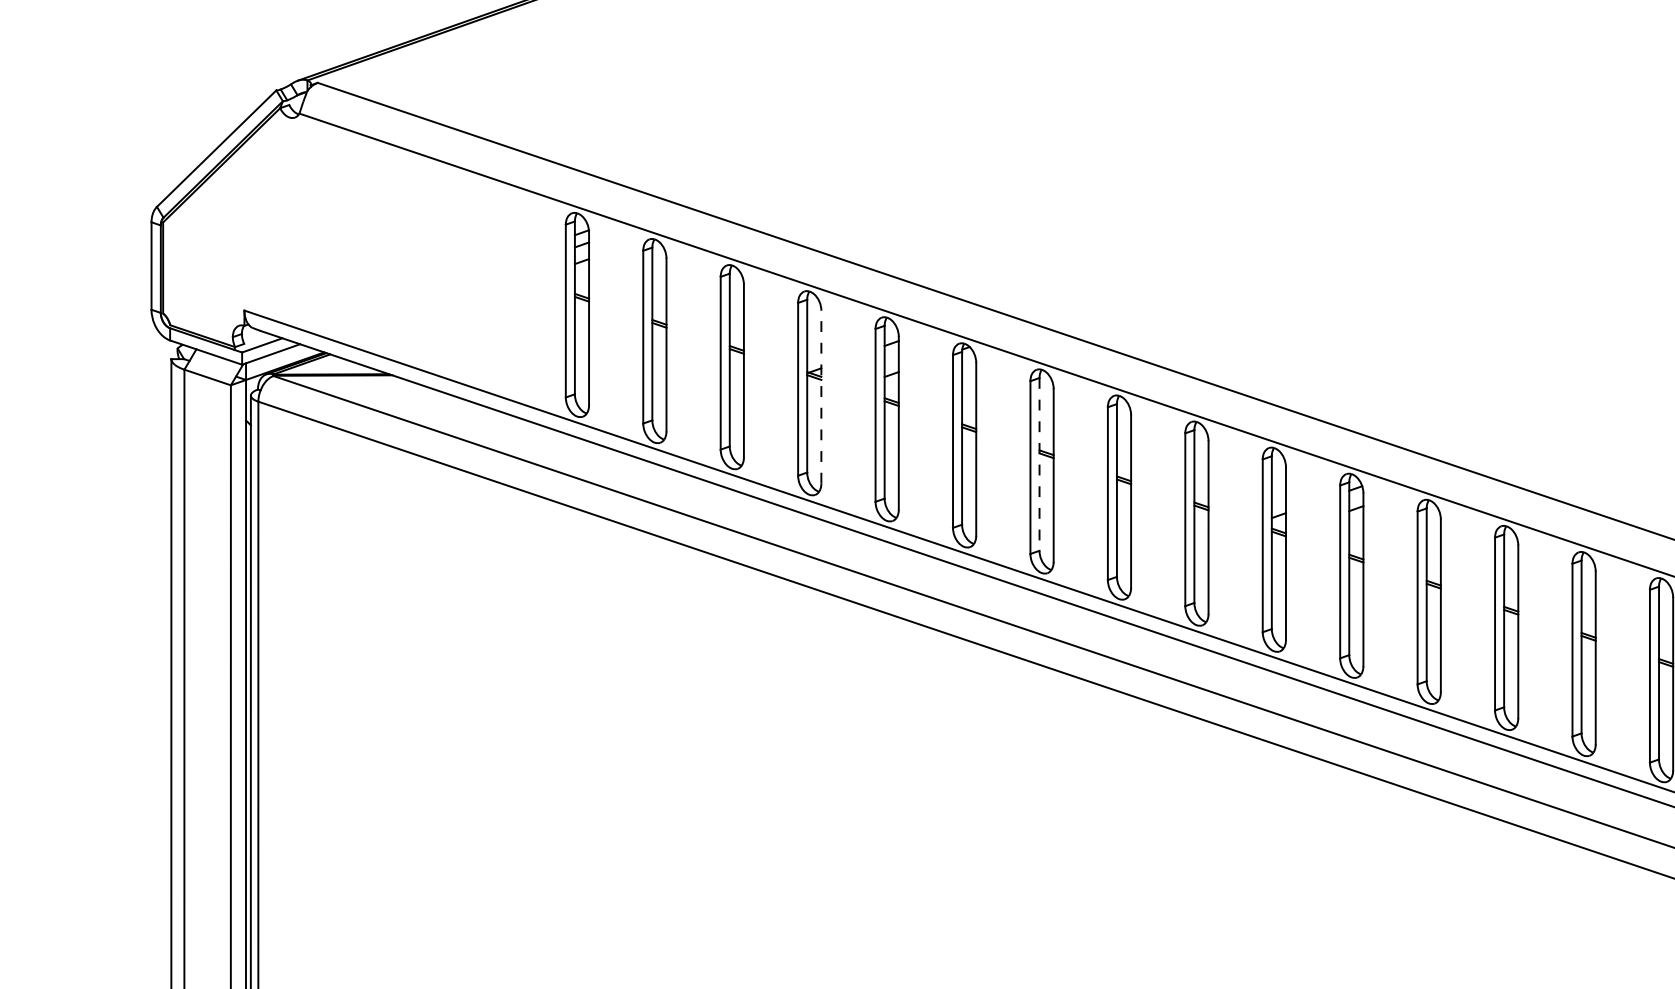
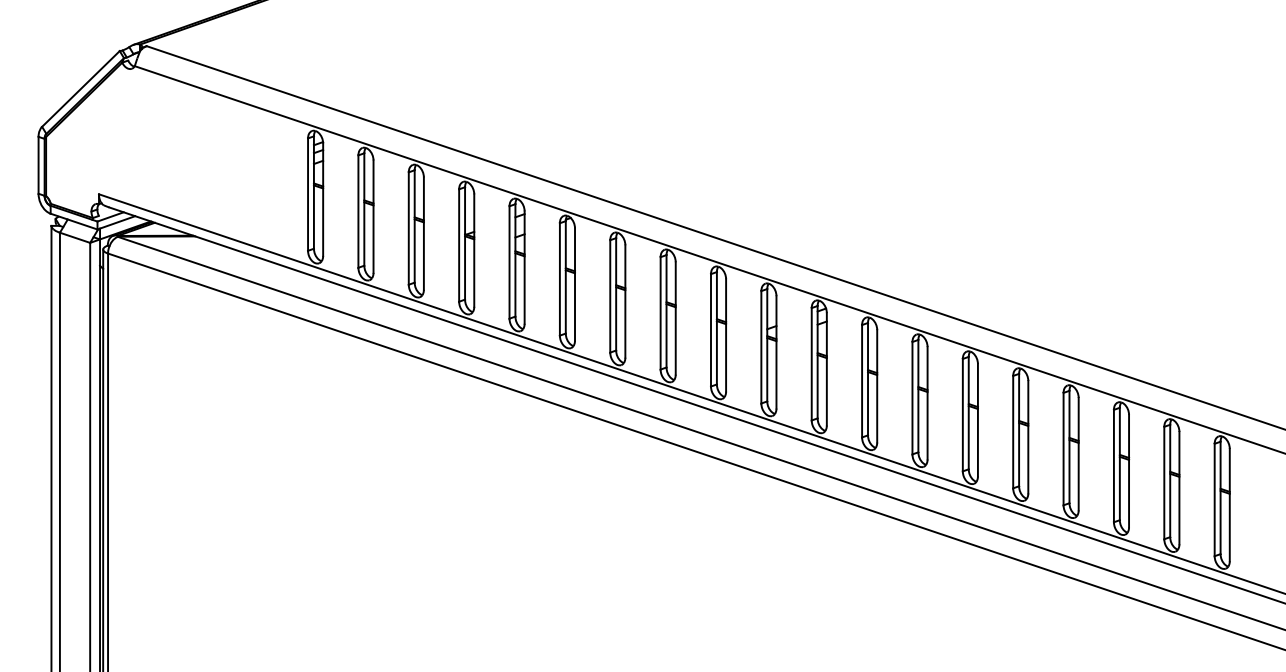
line: (821, 396) -> (474, 250), dashed -> solid
line: (1040, 464) -> (616, 294), dashed -> solid

